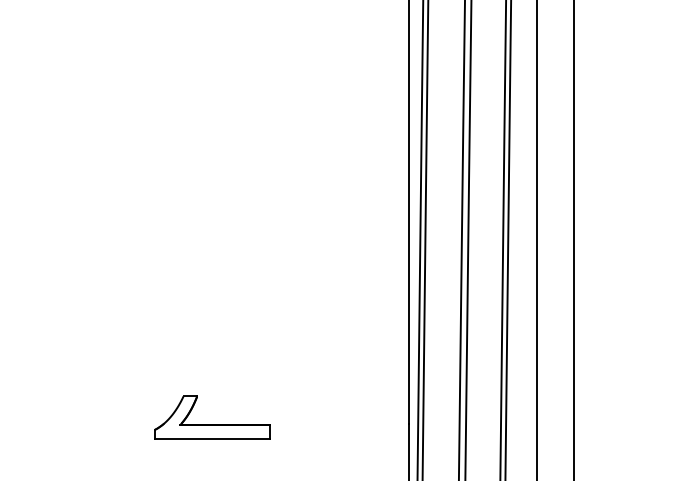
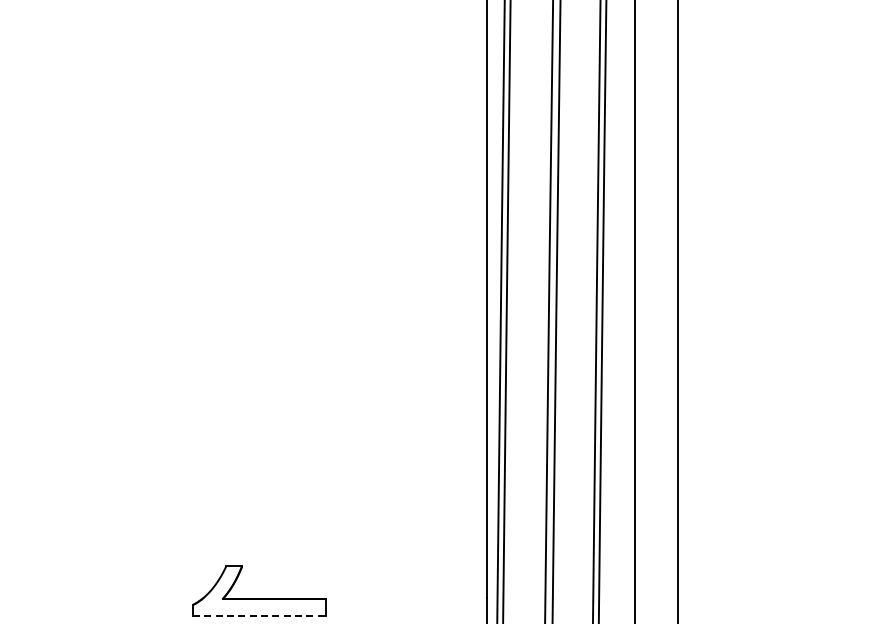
line: (212, 439) -> (259, 615), solid -> dashed

